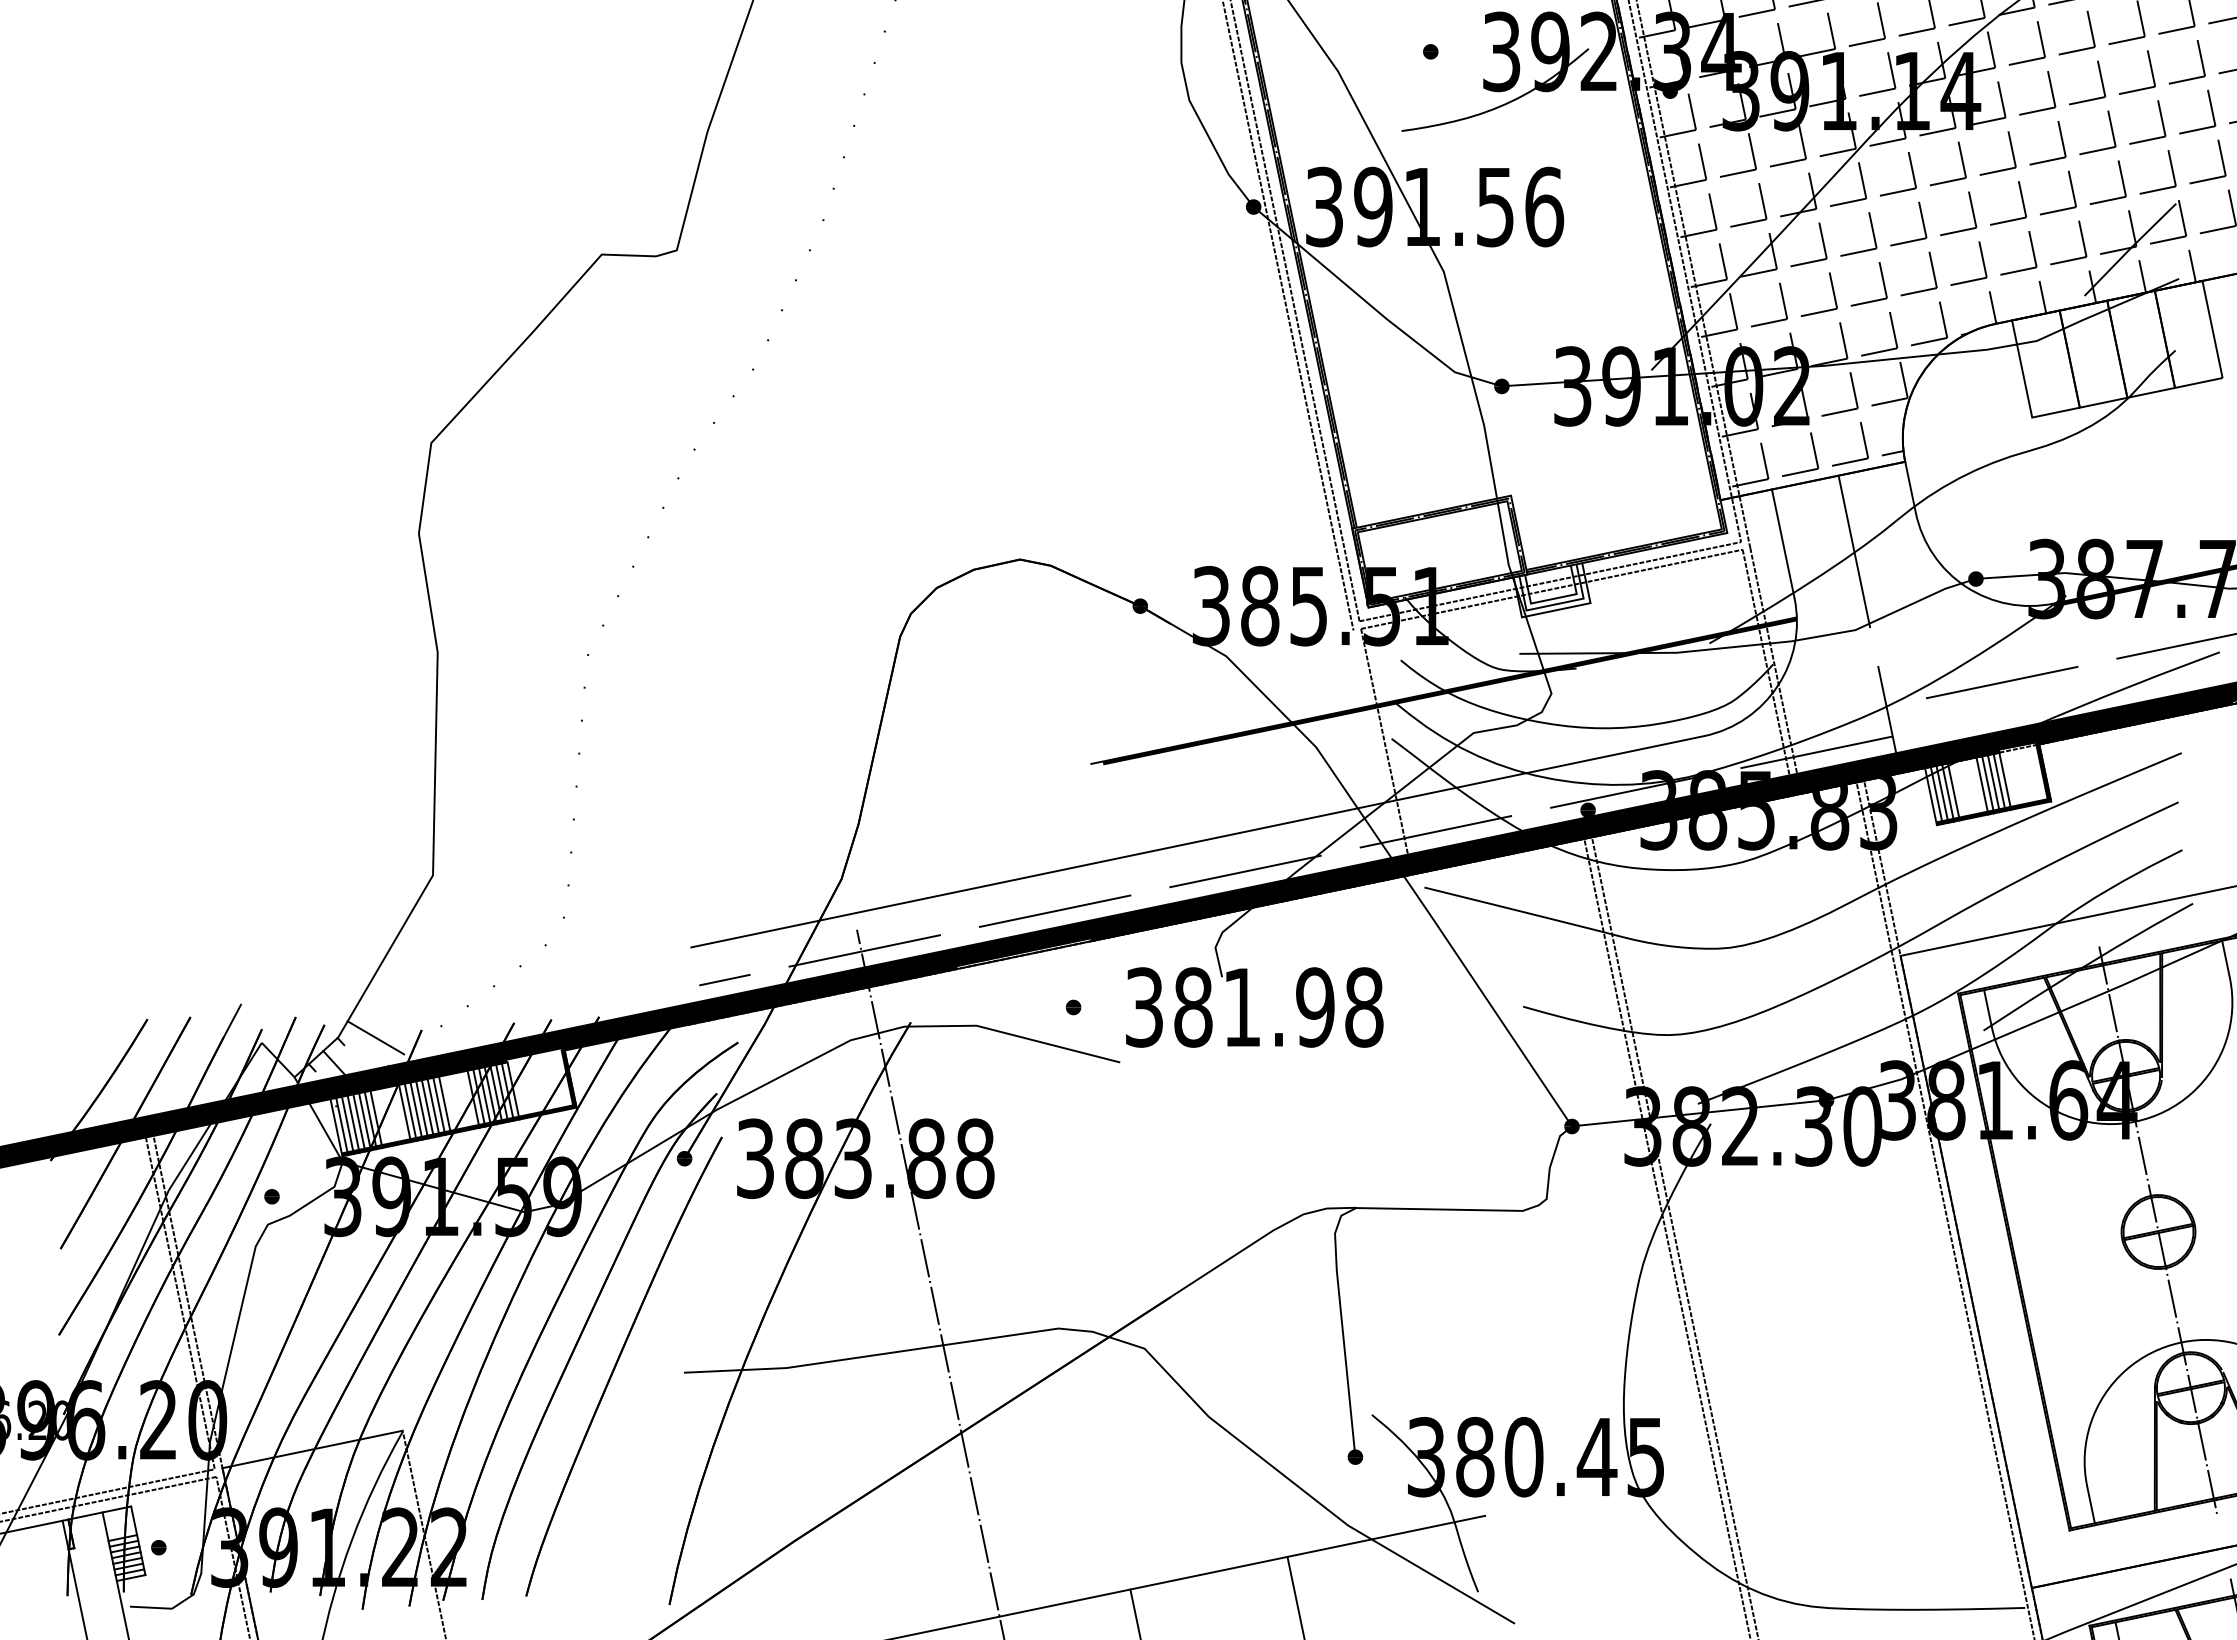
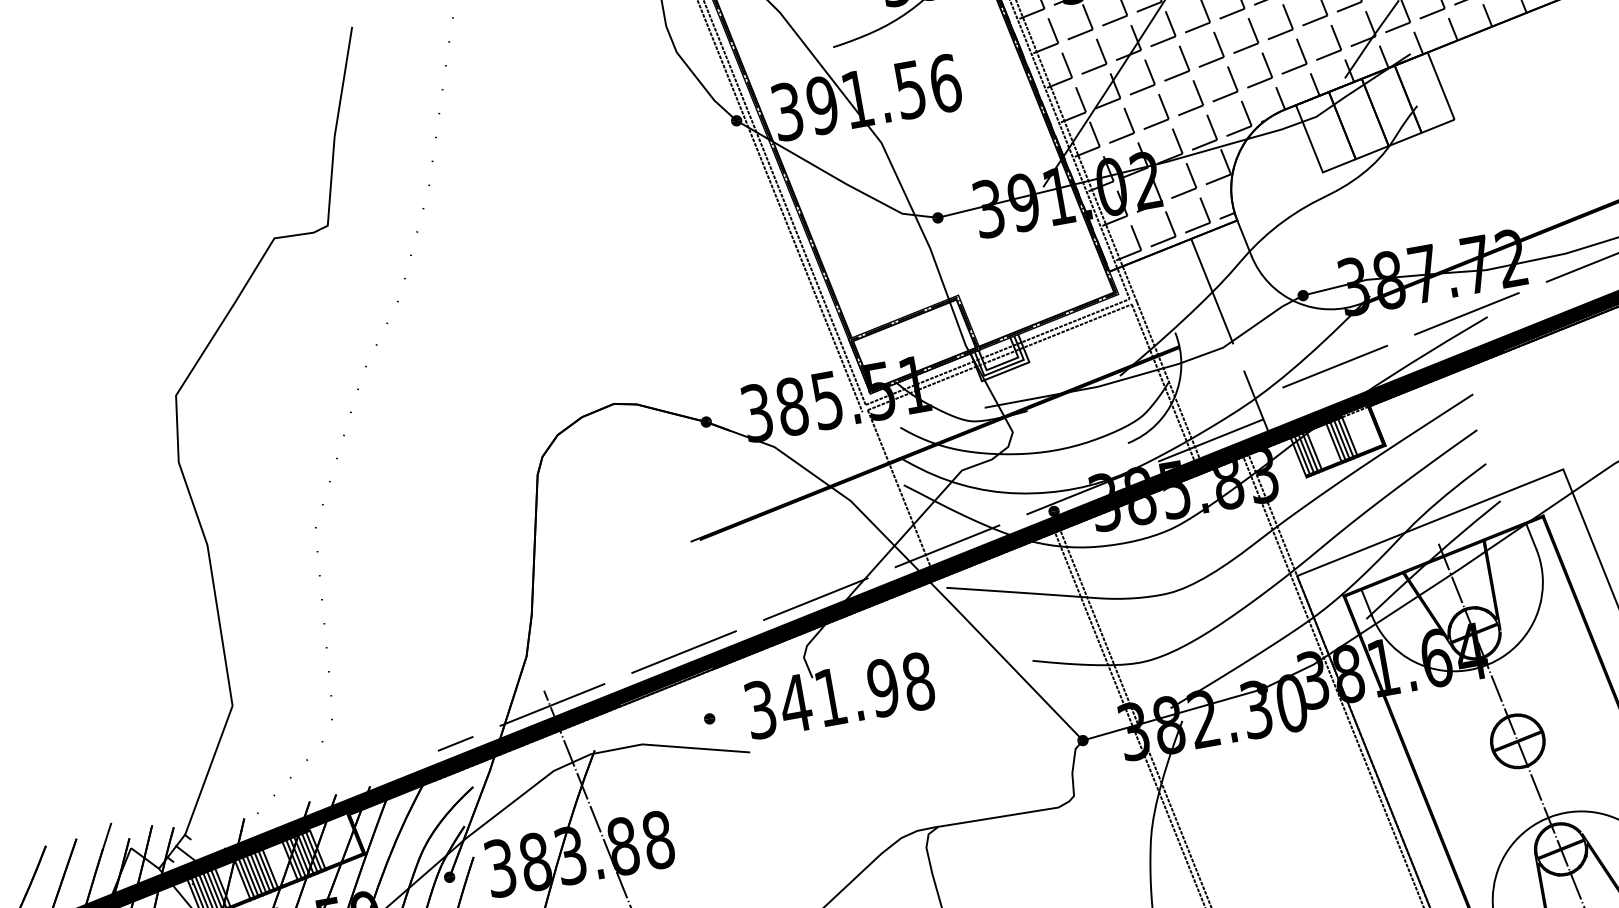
line: (1782, 543) -> (1159, 294), removed
line: (1197, 841) -> (777, 583), removed
text: (1192, 1007) -> (795, 703), 381.98 -> 341.98
line: (375, 1037) -> (212, 829), removed

